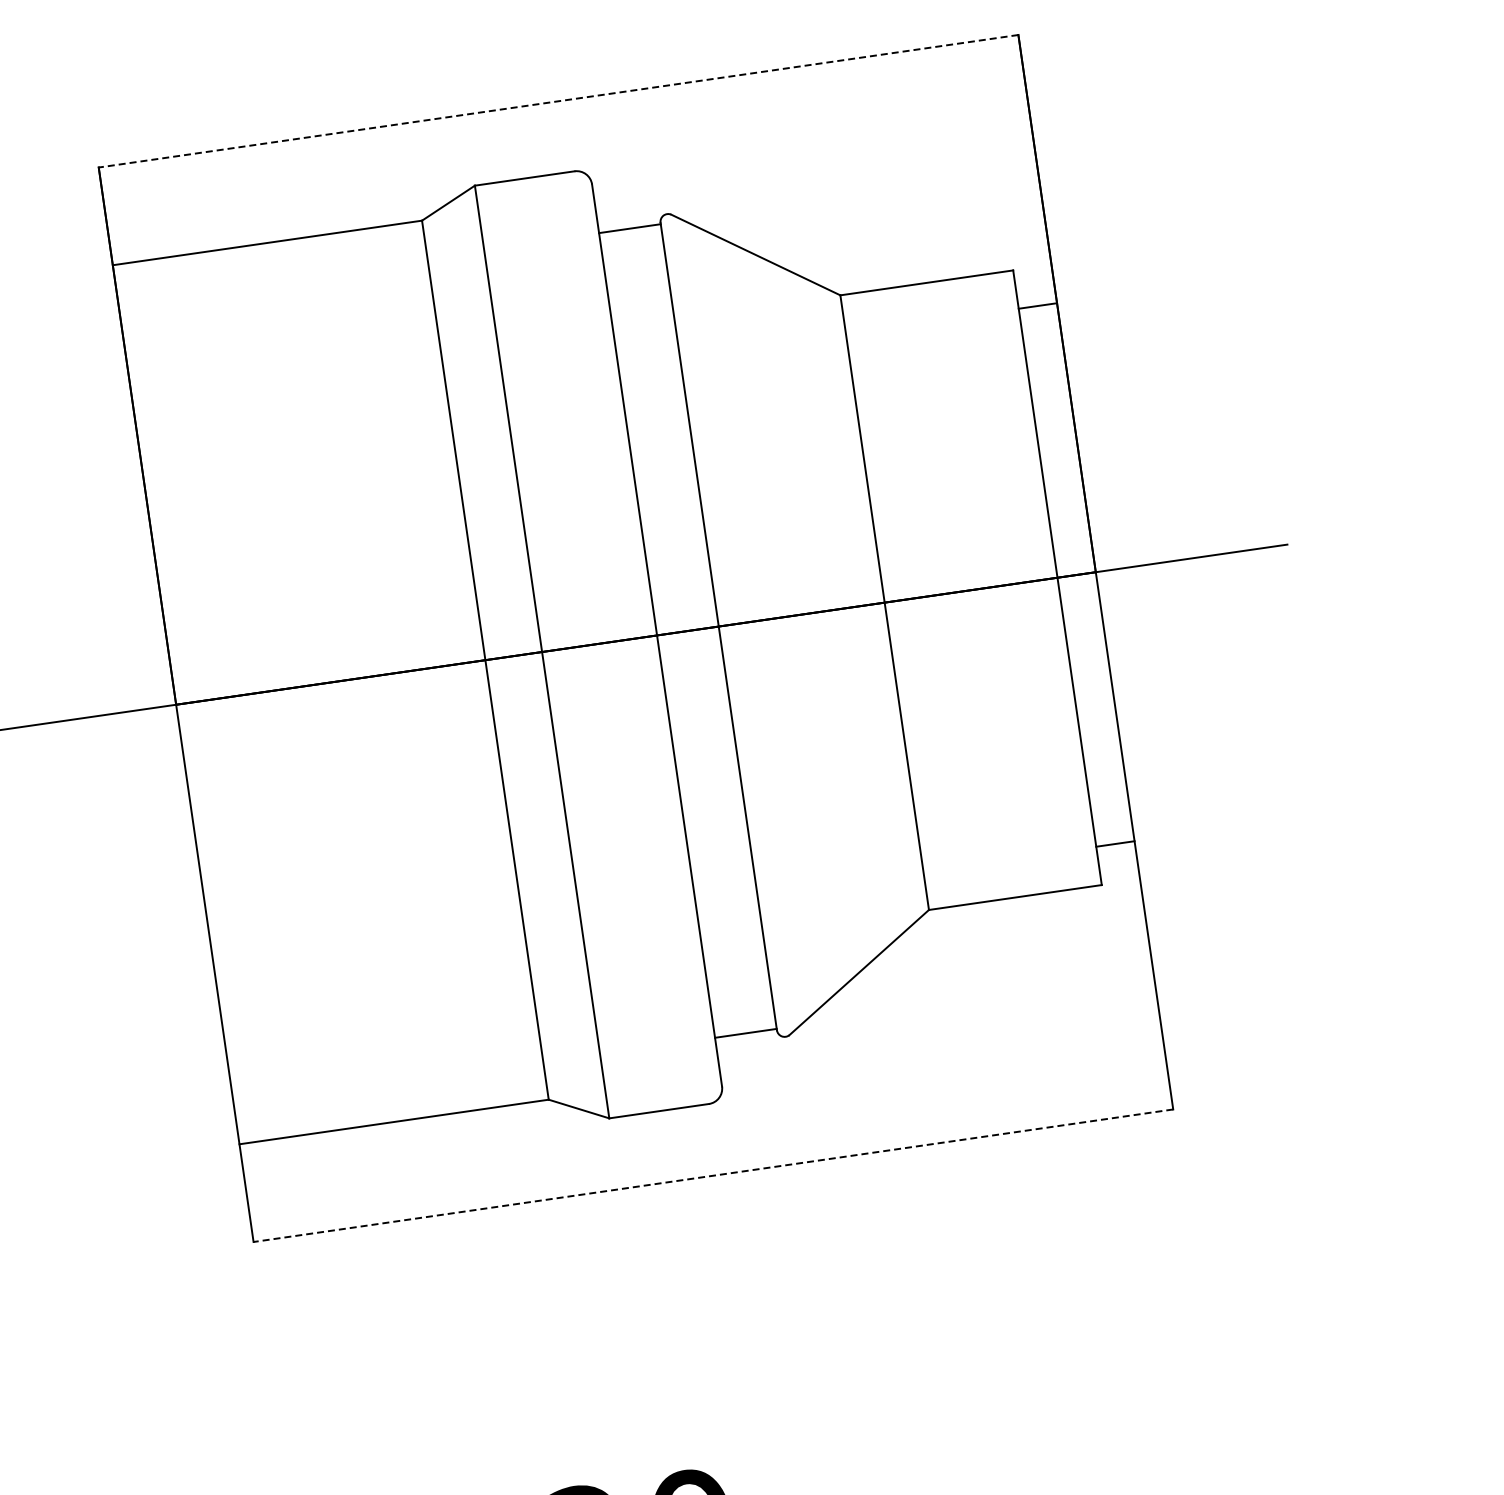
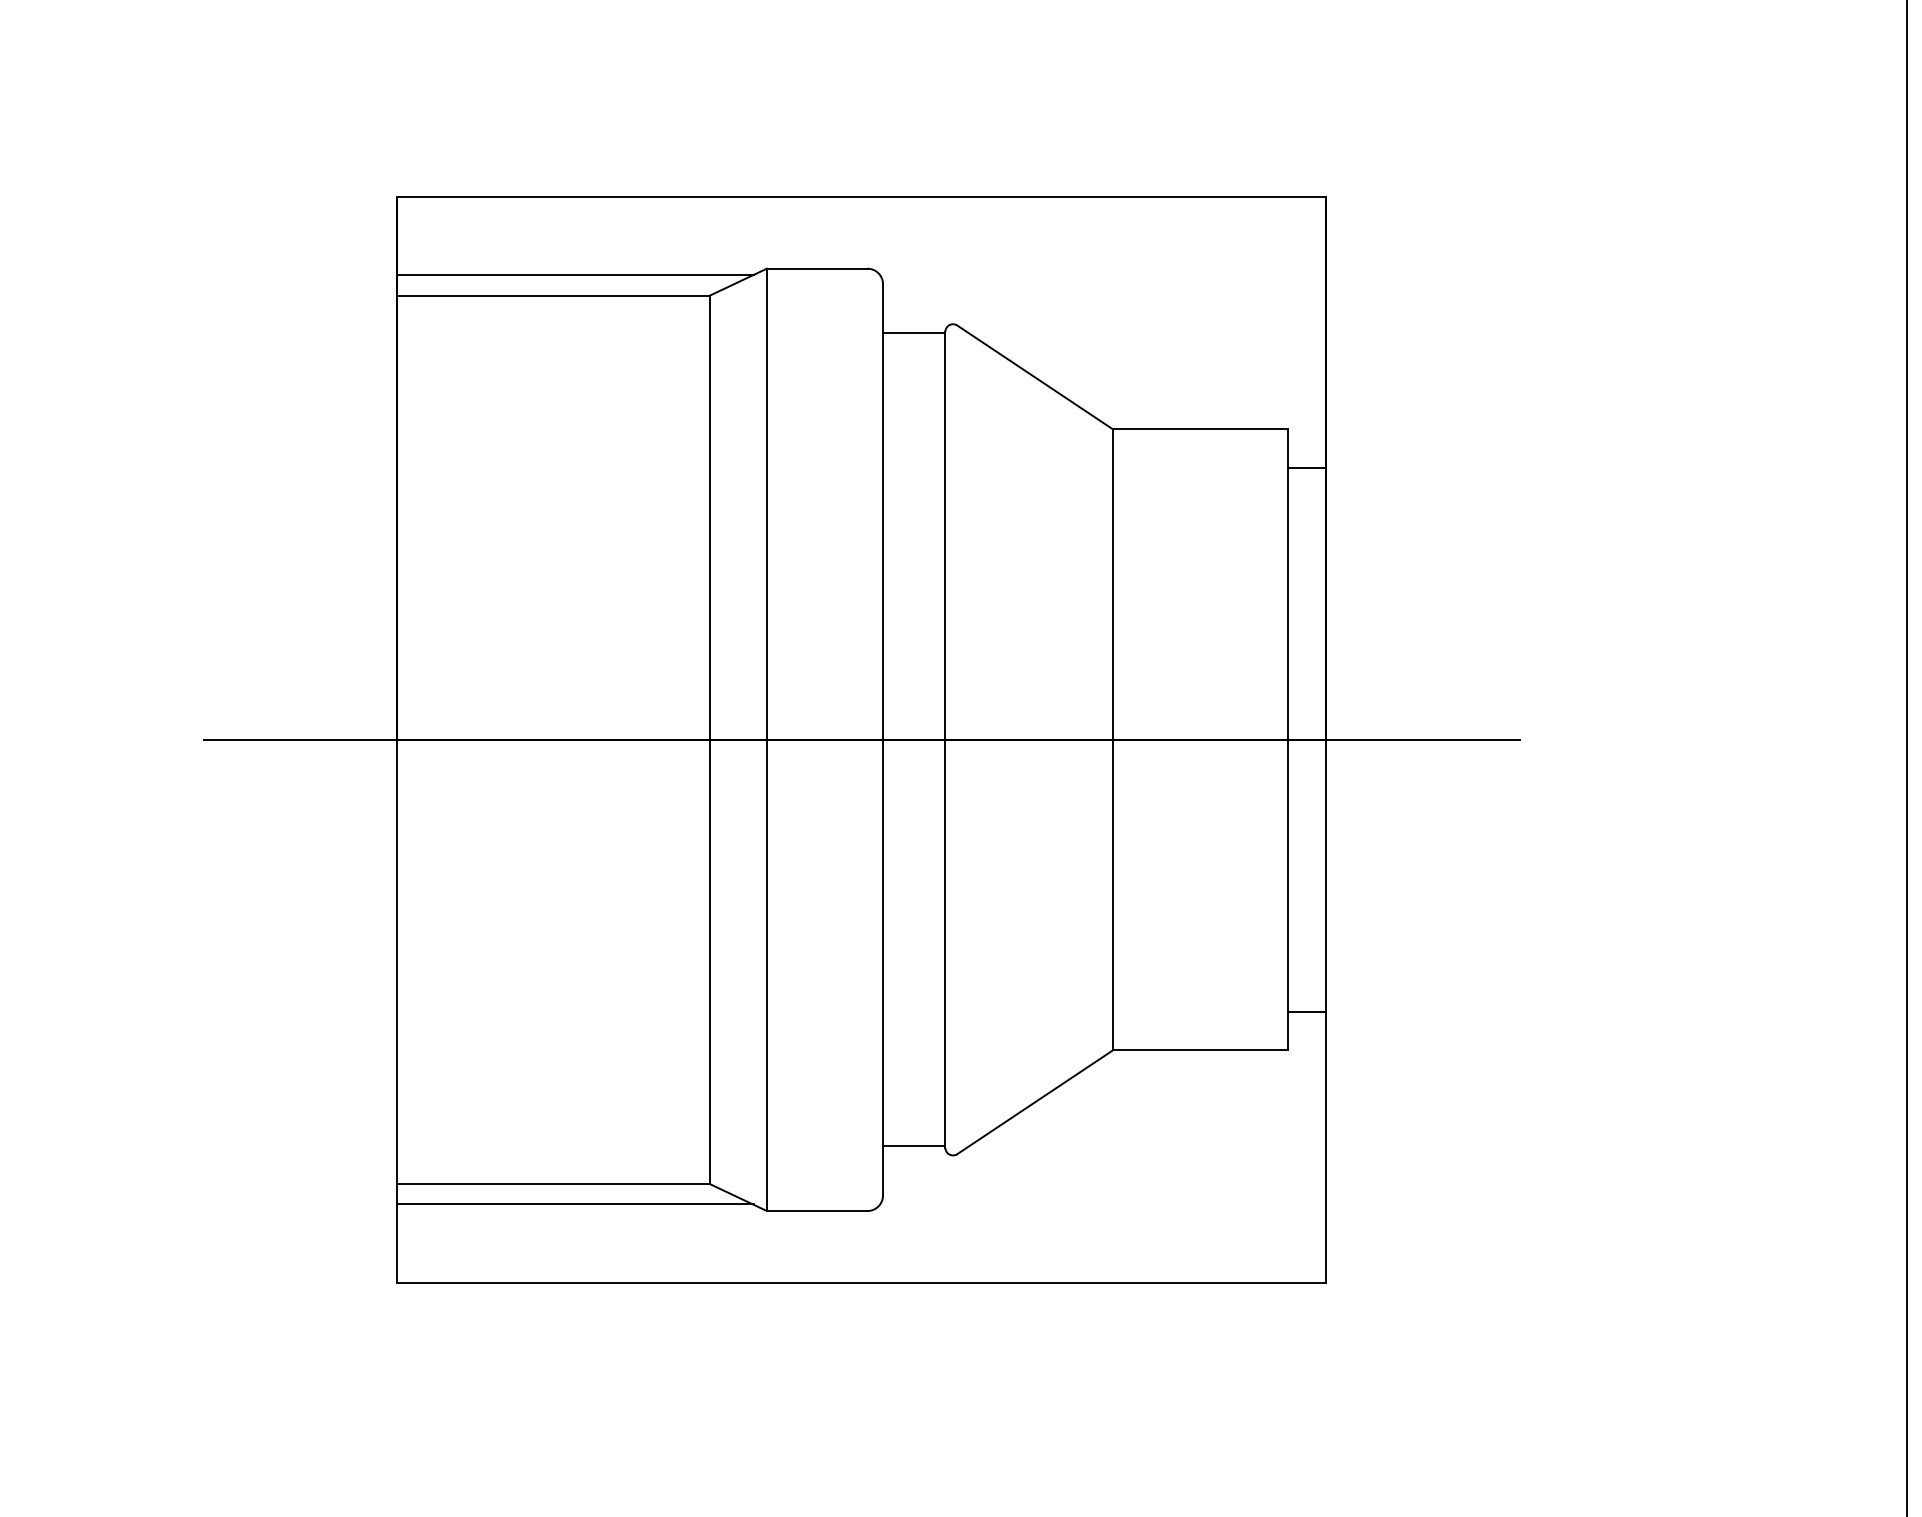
line: (558, 101) -> (861, 197), dashed -> solid
line: (286, 219) -> (575, 275), added
line: (418, 1139) -> (575, 1204), added
line: (713, 1175) -> (861, 1282), dashed -> solid

